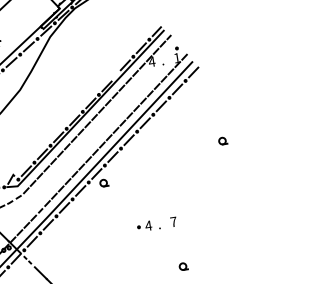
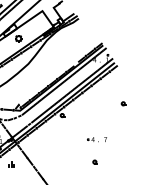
part: (155, 224) -> (96, 139), moved

